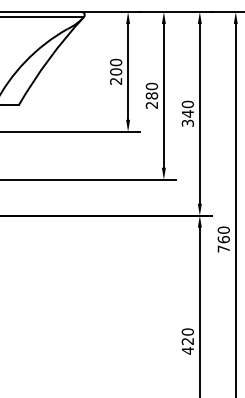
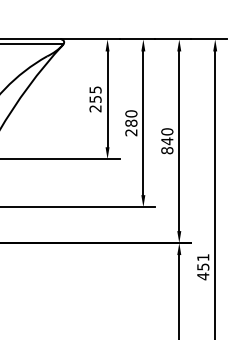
text: (116, 66) -> (95, 93), 200 -> 255
text: (187, 122) -> (166, 149), 340 -> 840
text: (223, 239) -> (202, 266), 760 -> 451

